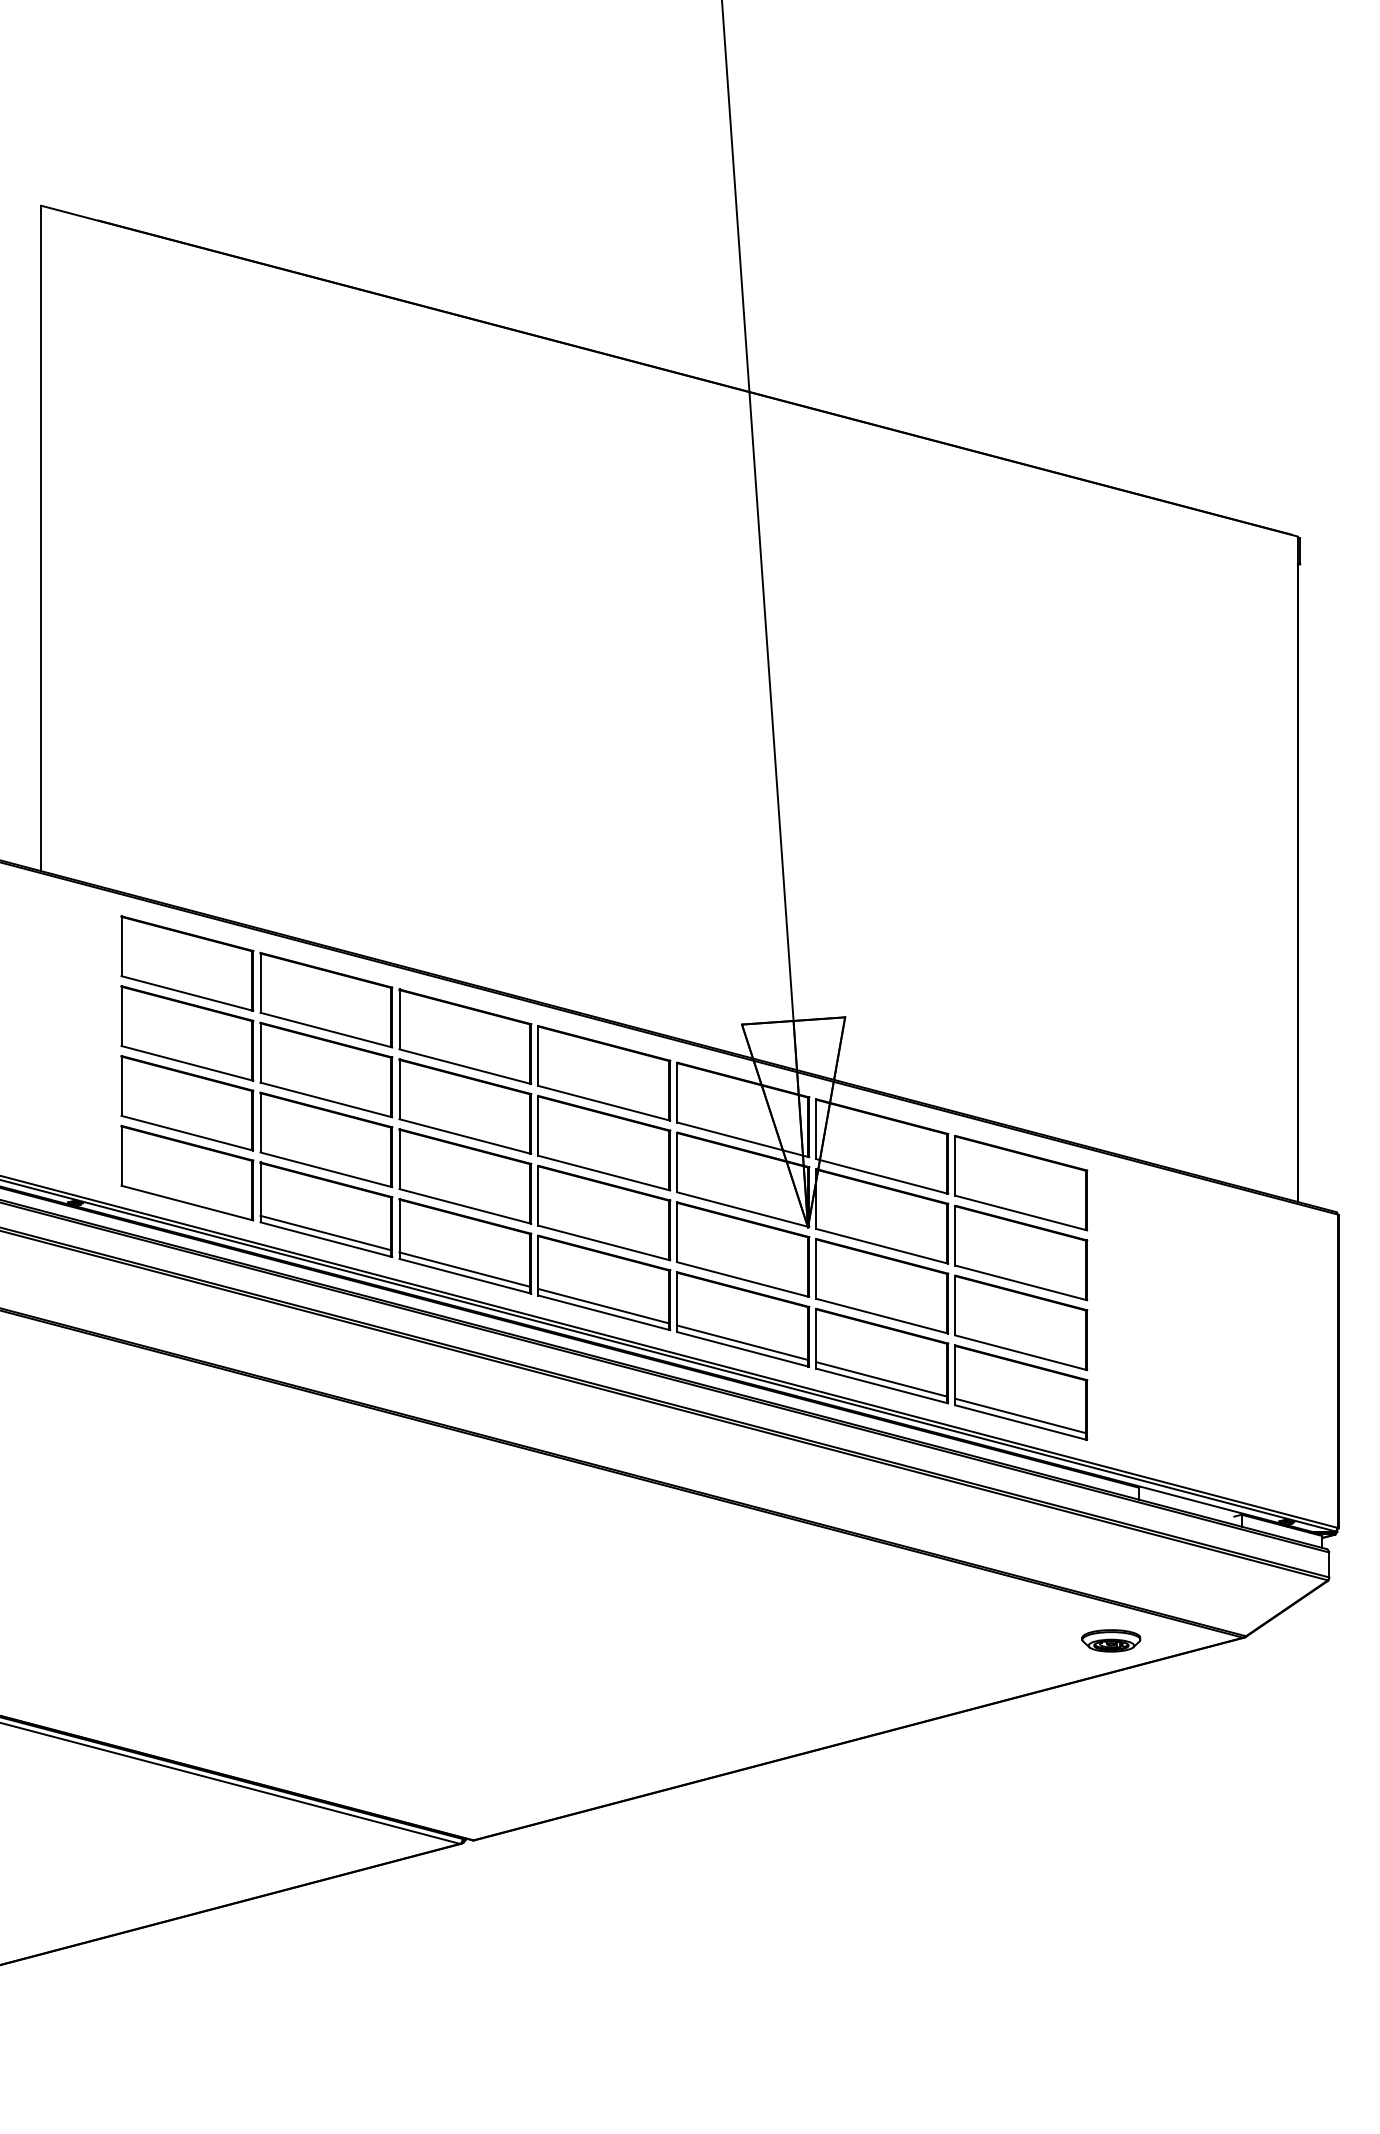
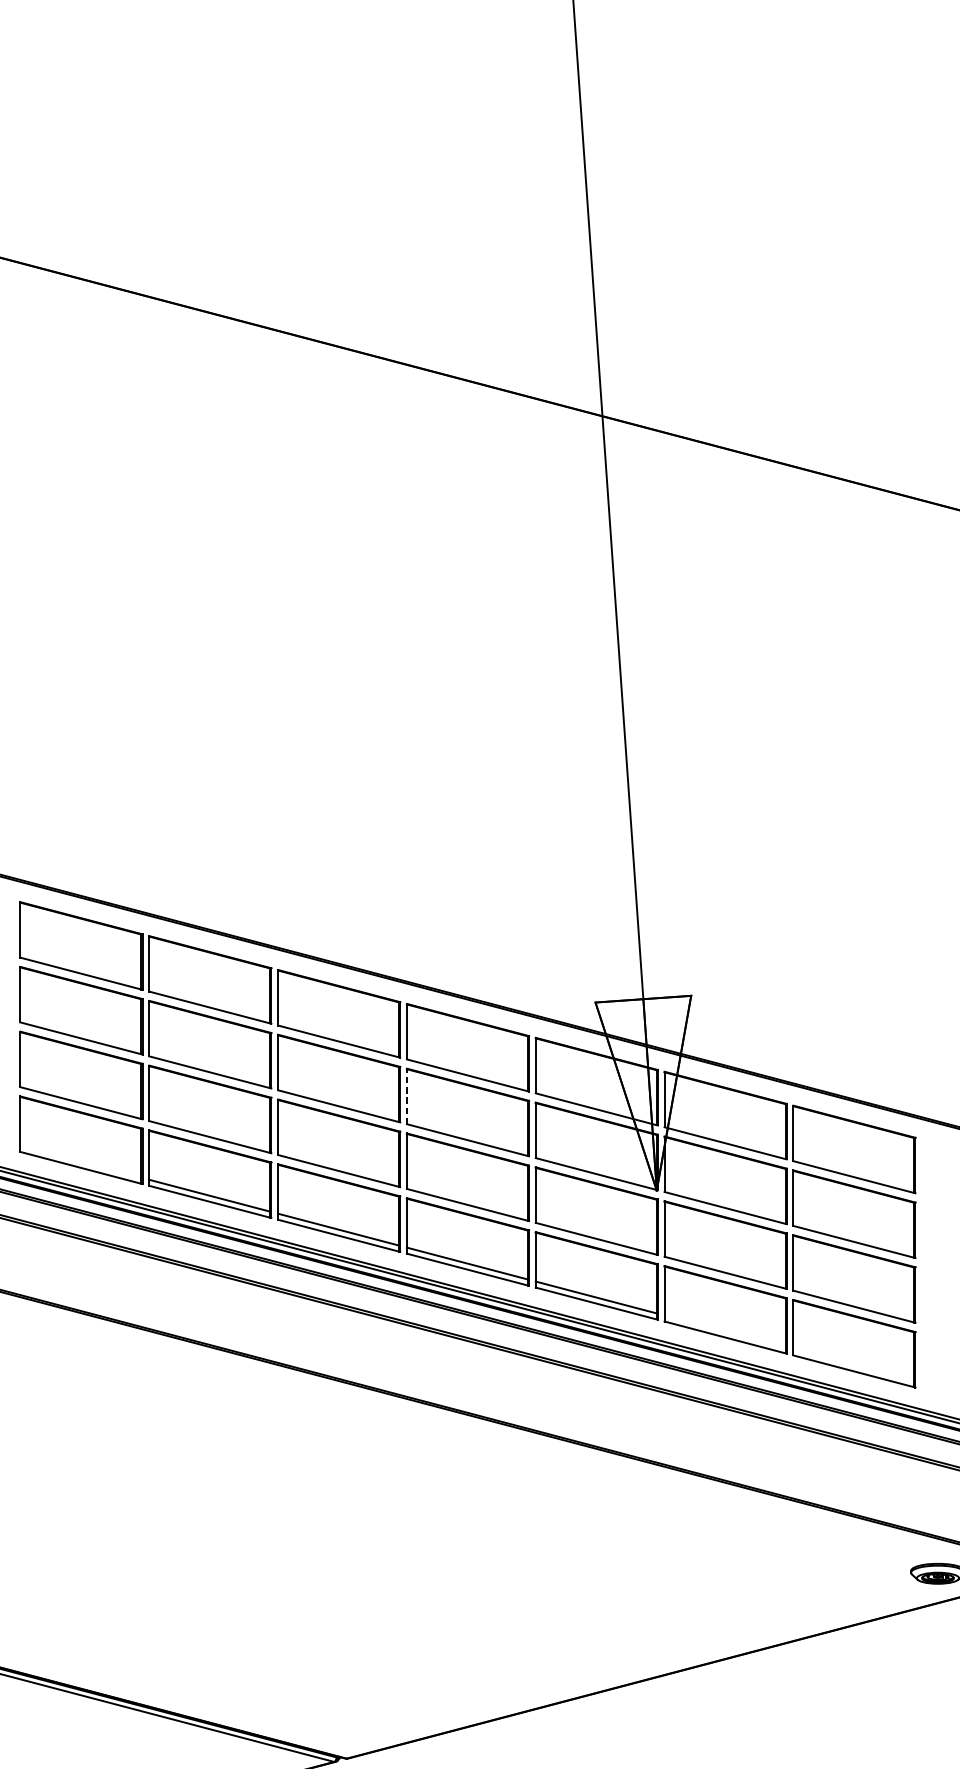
line: (538, 1125) -> (406, 1096), solid -> dashed
line: (881, 1379) -> (724, 1331), removed
line: (1020, 1415) -> (853, 1364), removed

